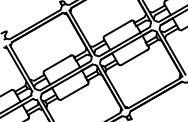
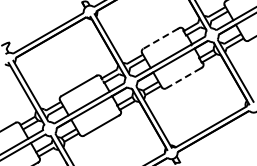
line: (117, 29) -> (160, 39), solid -> dashed
line: (135, 57) -> (184, 78), solid -> dashed

